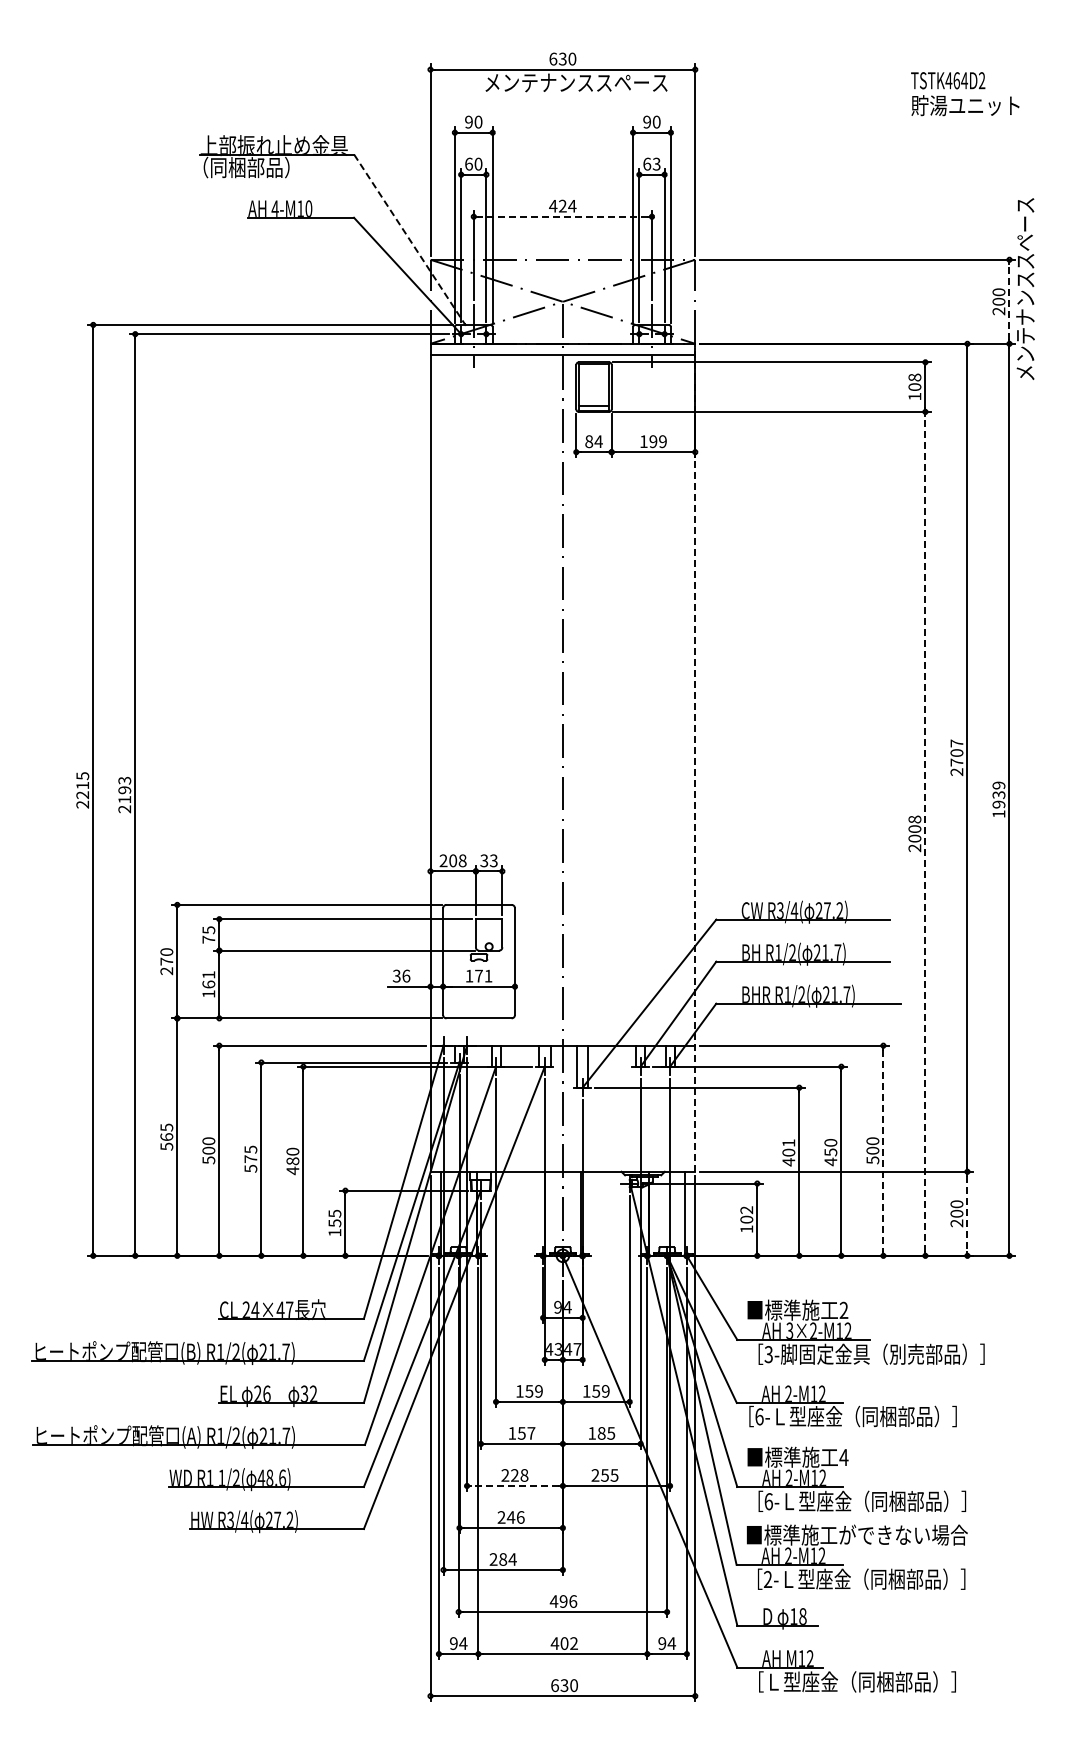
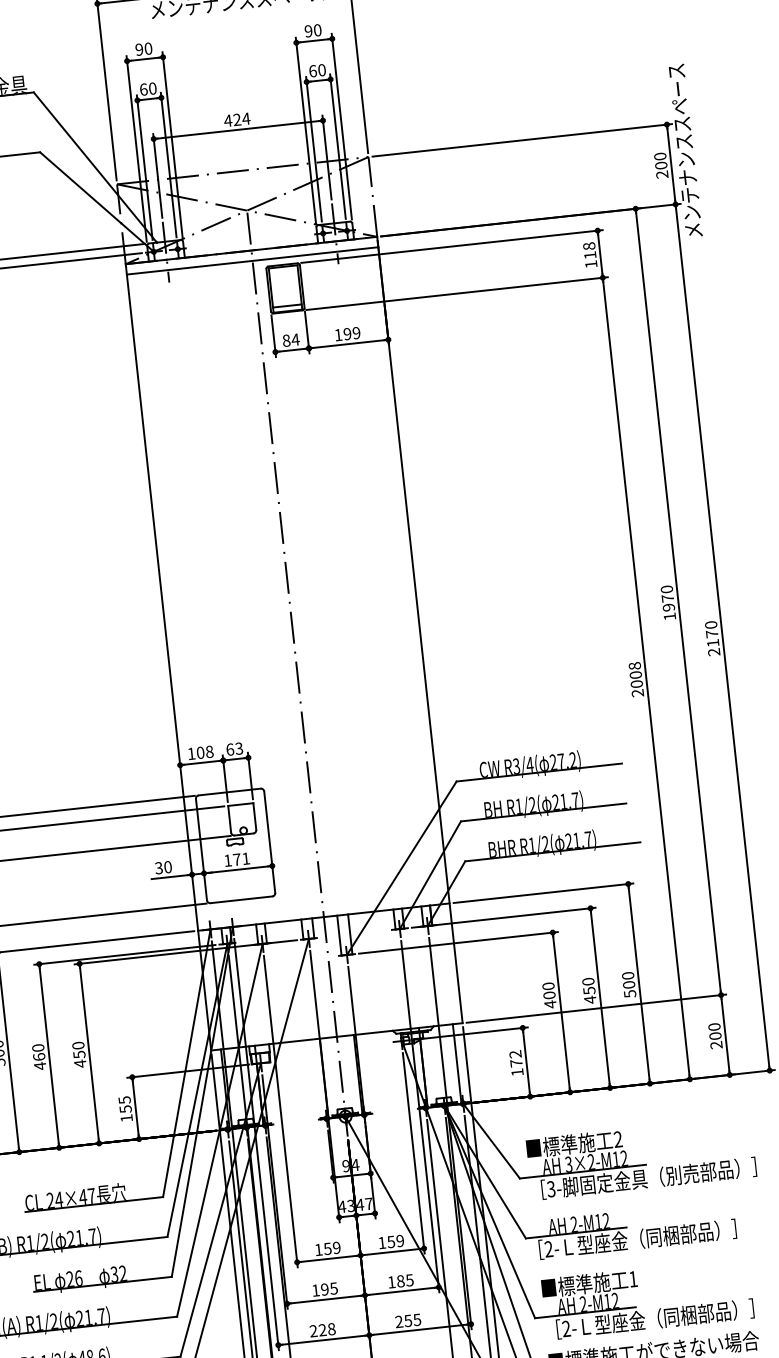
text: (656, 163) -> (321, 69), 63 -> 60
line: (562, 216) -> (237, 129), dashed -> solid
line: (409, 239) -> (95, 167), dashed -> solid
line: (1009, 301) -> (671, 164), dashed -> solid
text: (914, 386) -> (589, 254), 108 -> 118
line: (695, 757) -> (420, 629), dashed -> solid
text: (956, 757) -> (667, 602), 2707 -> 1970
text: (998, 799) -> (712, 638), 1939 -> 2170
line: (925, 833) -> (646, 678), dashed -> solid
text: (443, 860) -> (191, 753), 208 -> 108
text: (484, 860) -> (230, 749), 33 -> 63
text: (406, 975) -> (168, 866), 36 -> 30
text: (788, 1142) -> (548, 985), 401 -> 400
line: (883, 1150) -> (639, 983), dashed -> solid
text: (250, 1159) -> (38, 1057), 575 -> 460
text: (292, 1161) -> (79, 1054), 480 -> 450
line: (967, 1213) -> (725, 1034), dashed -> solid
text: (746, 1219) -> (516, 1063), 102 -> 172
text: (759, 1416) -> (548, 1248), 6- -> 2-
text: (526, 1433) -> (329, 1289), 157 -> 195
text: (843, 1457) -> (632, 1279), 4 -> 1
line: (514, 1485) -> (323, 1339), dashed -> solid
text: (768, 1501) -> (566, 1328), 6- -> 2-

